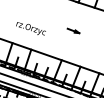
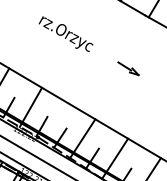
text: (30, 28) -> (65, 33), moved

